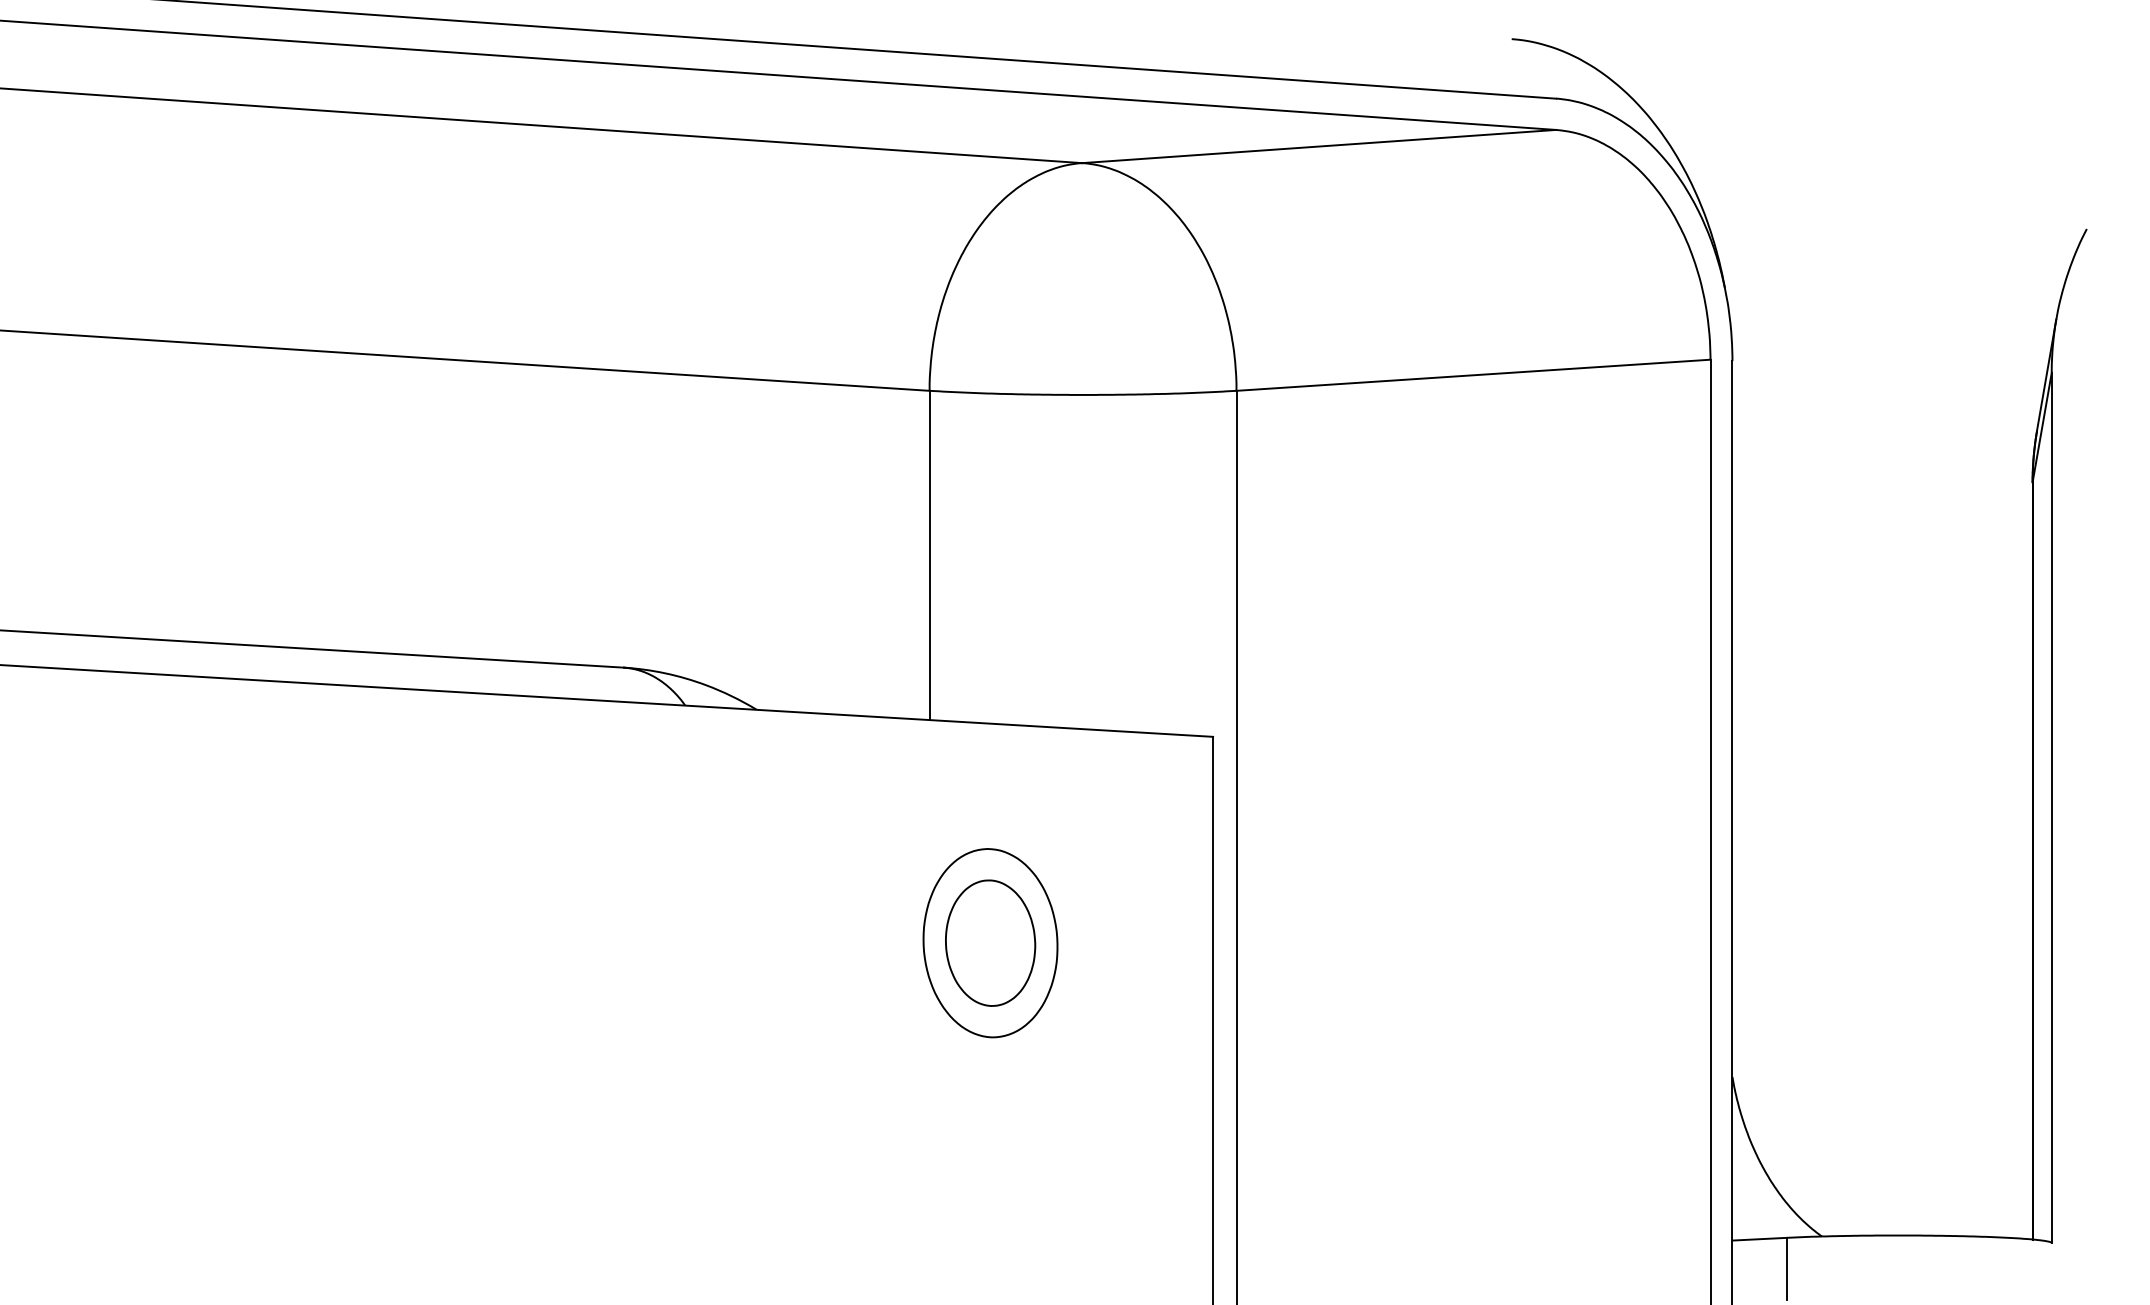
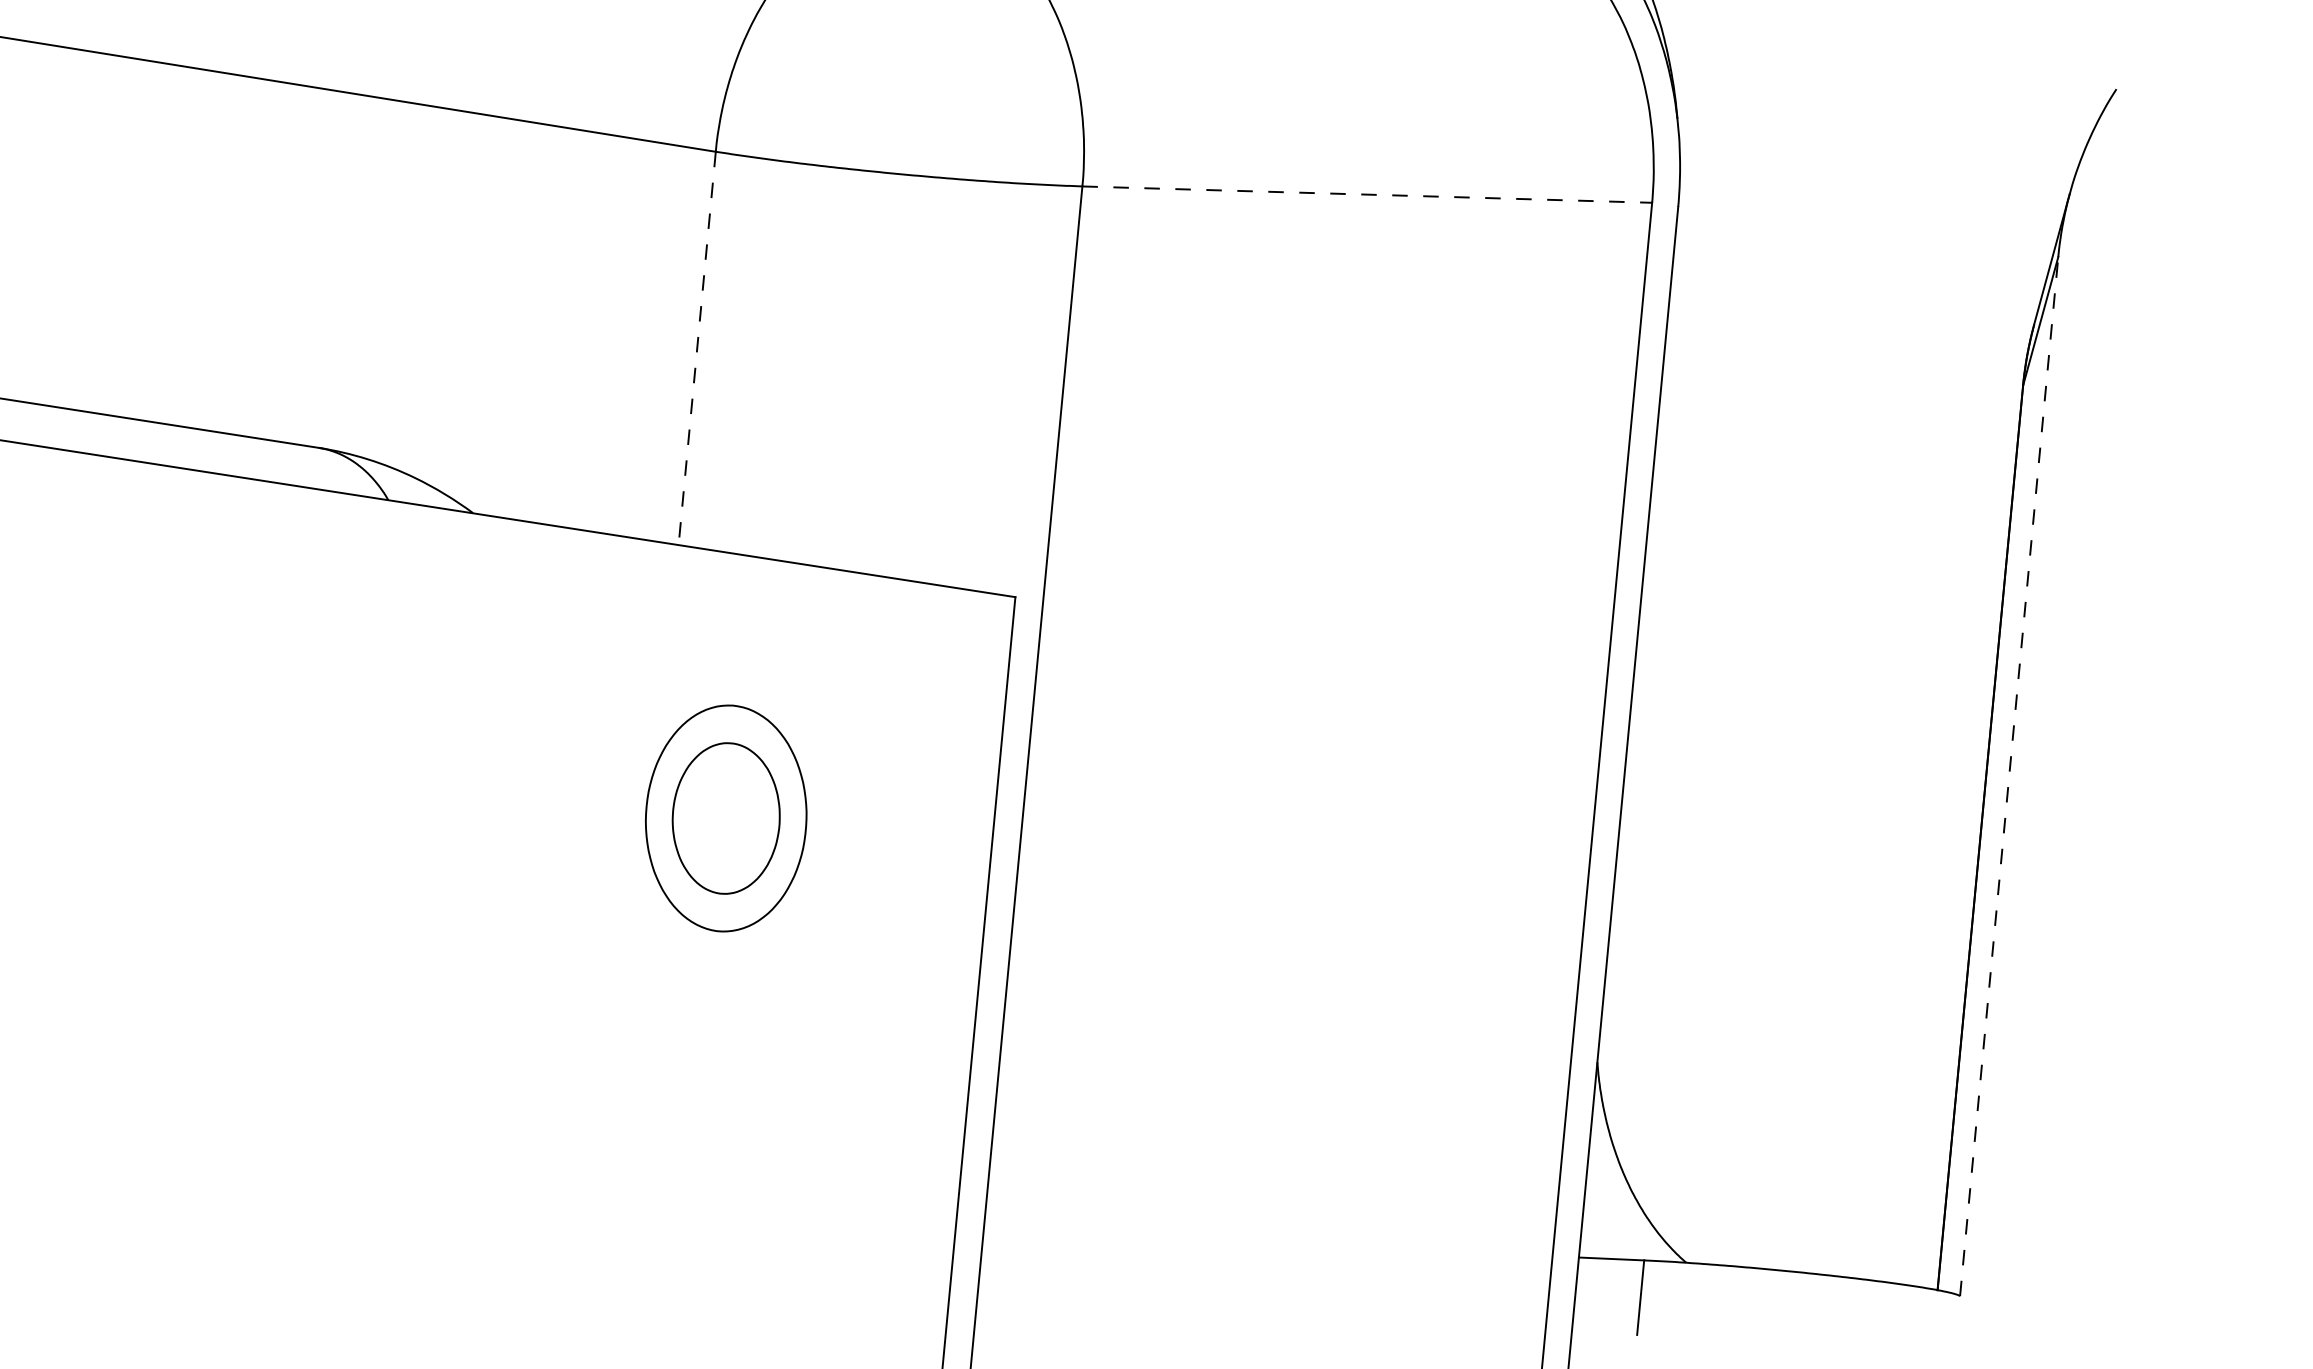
line: (1473, 375) -> (1367, 194), solid -> dashed
line: (929, 555) -> (697, 348), solid -> dashed
line: (2051, 807) -> (2008, 776), solid -> dashed

